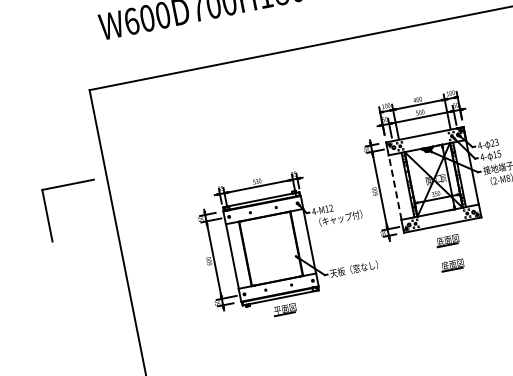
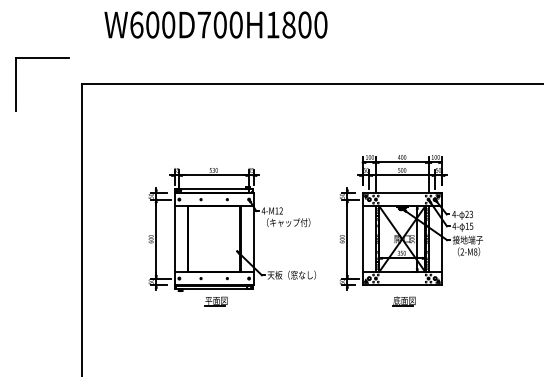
part: (68, 185) -> (42, 58), moved
line: (394, 188) -> (362, 239), dashed -> solid
part: (287, 243) -> (231, 237), moved
part: (451, 265) -> (403, 326), removed

